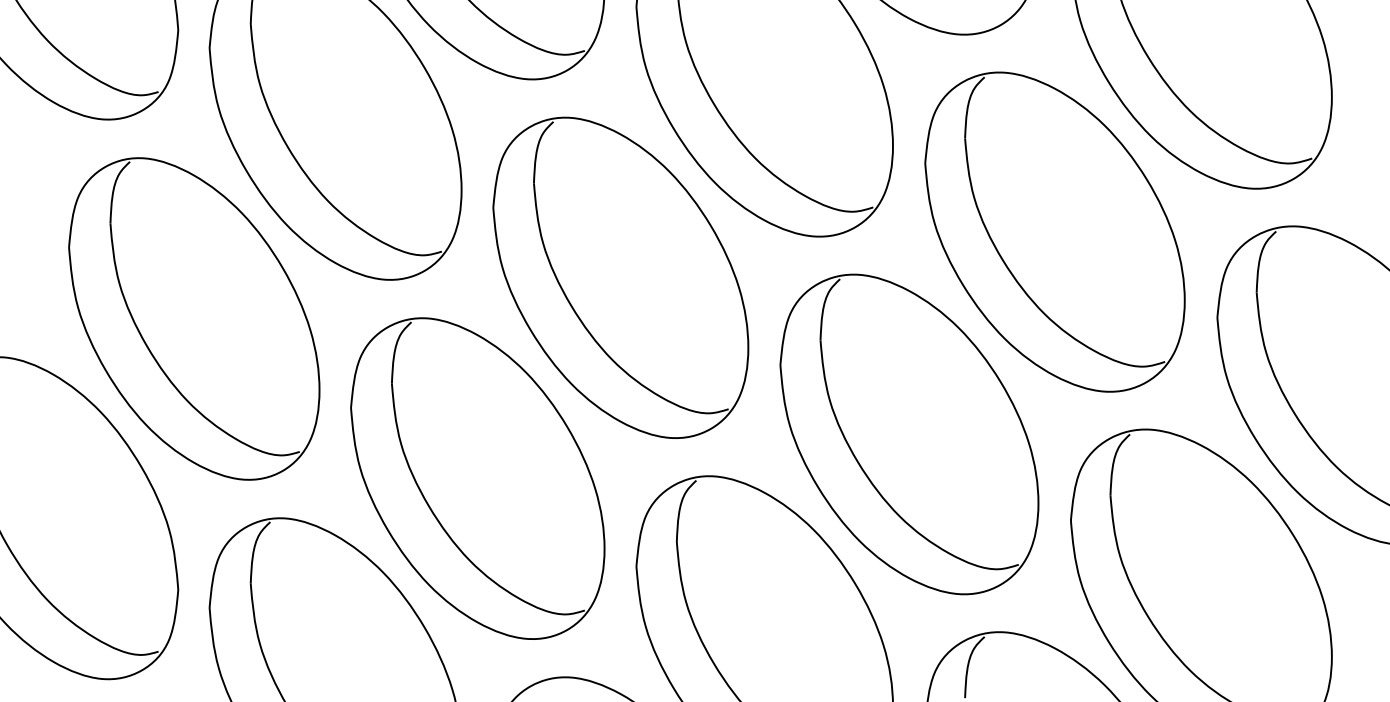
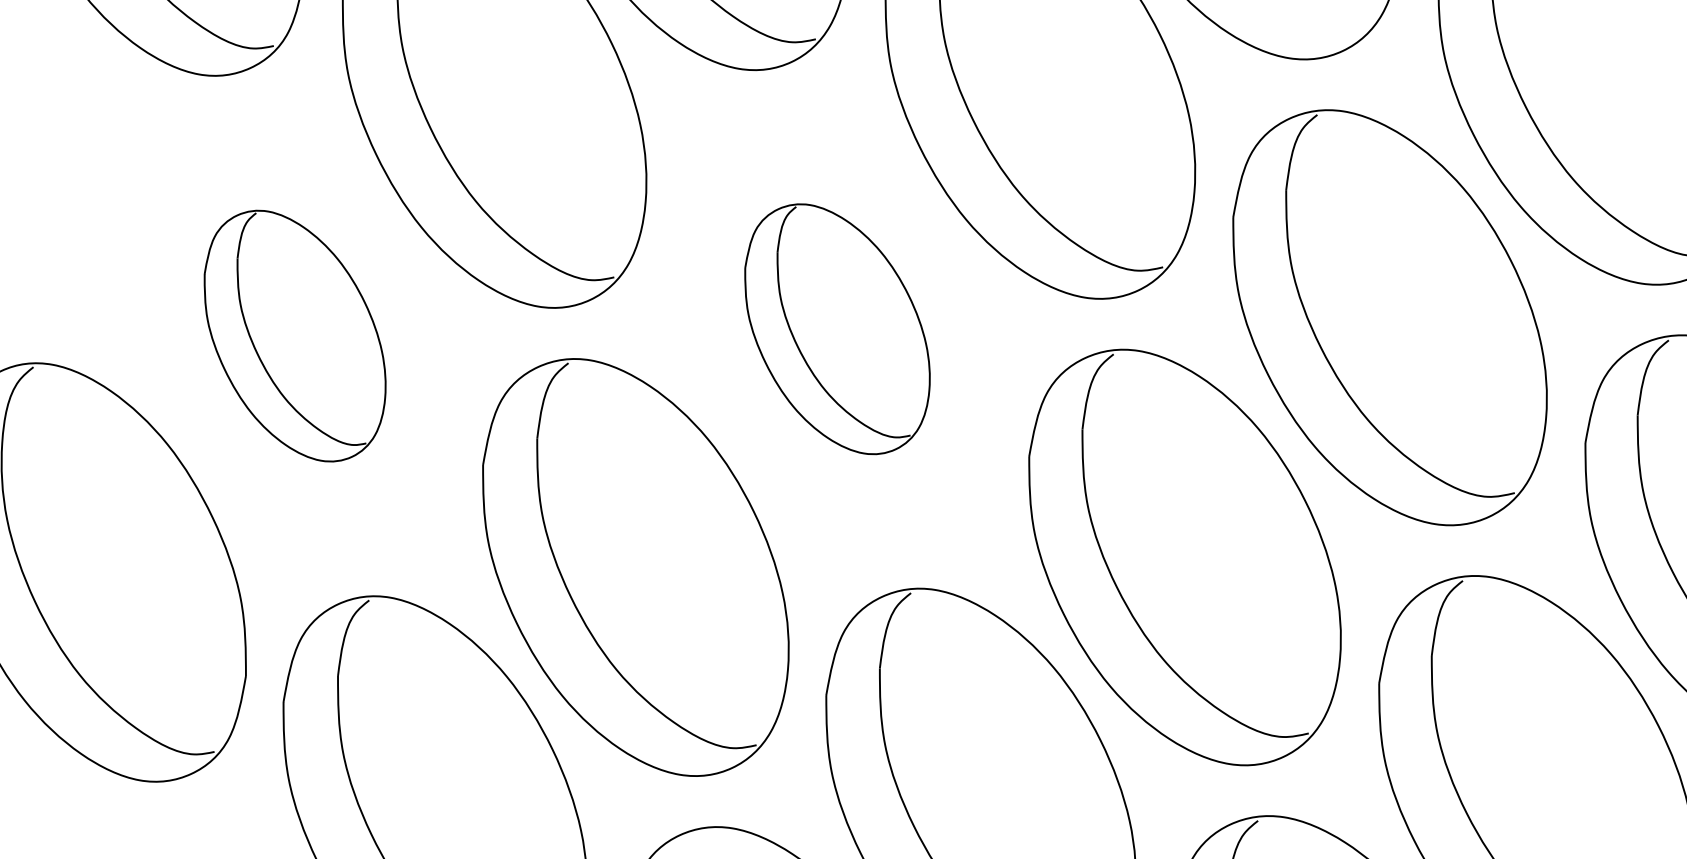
part: (620, 277) -> (836, 328), size x0.6
part: (194, 318) -> (295, 335), size x0.6

